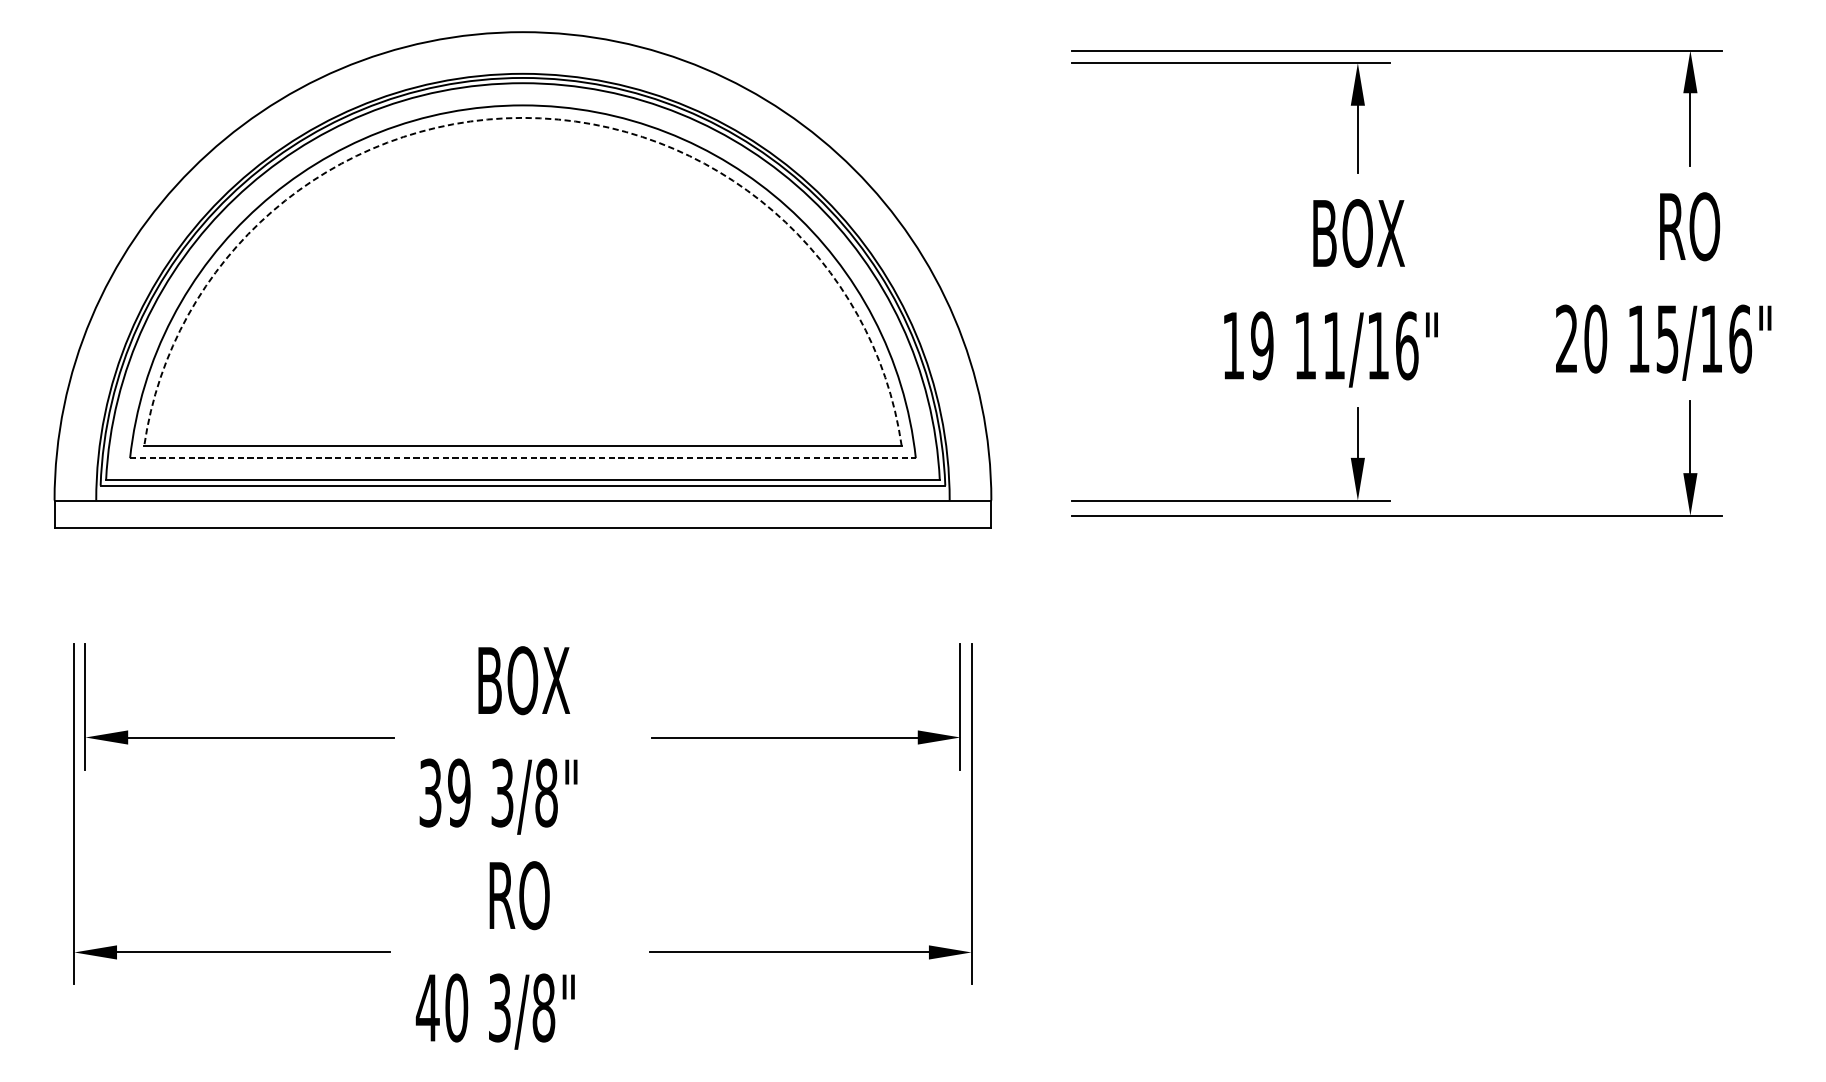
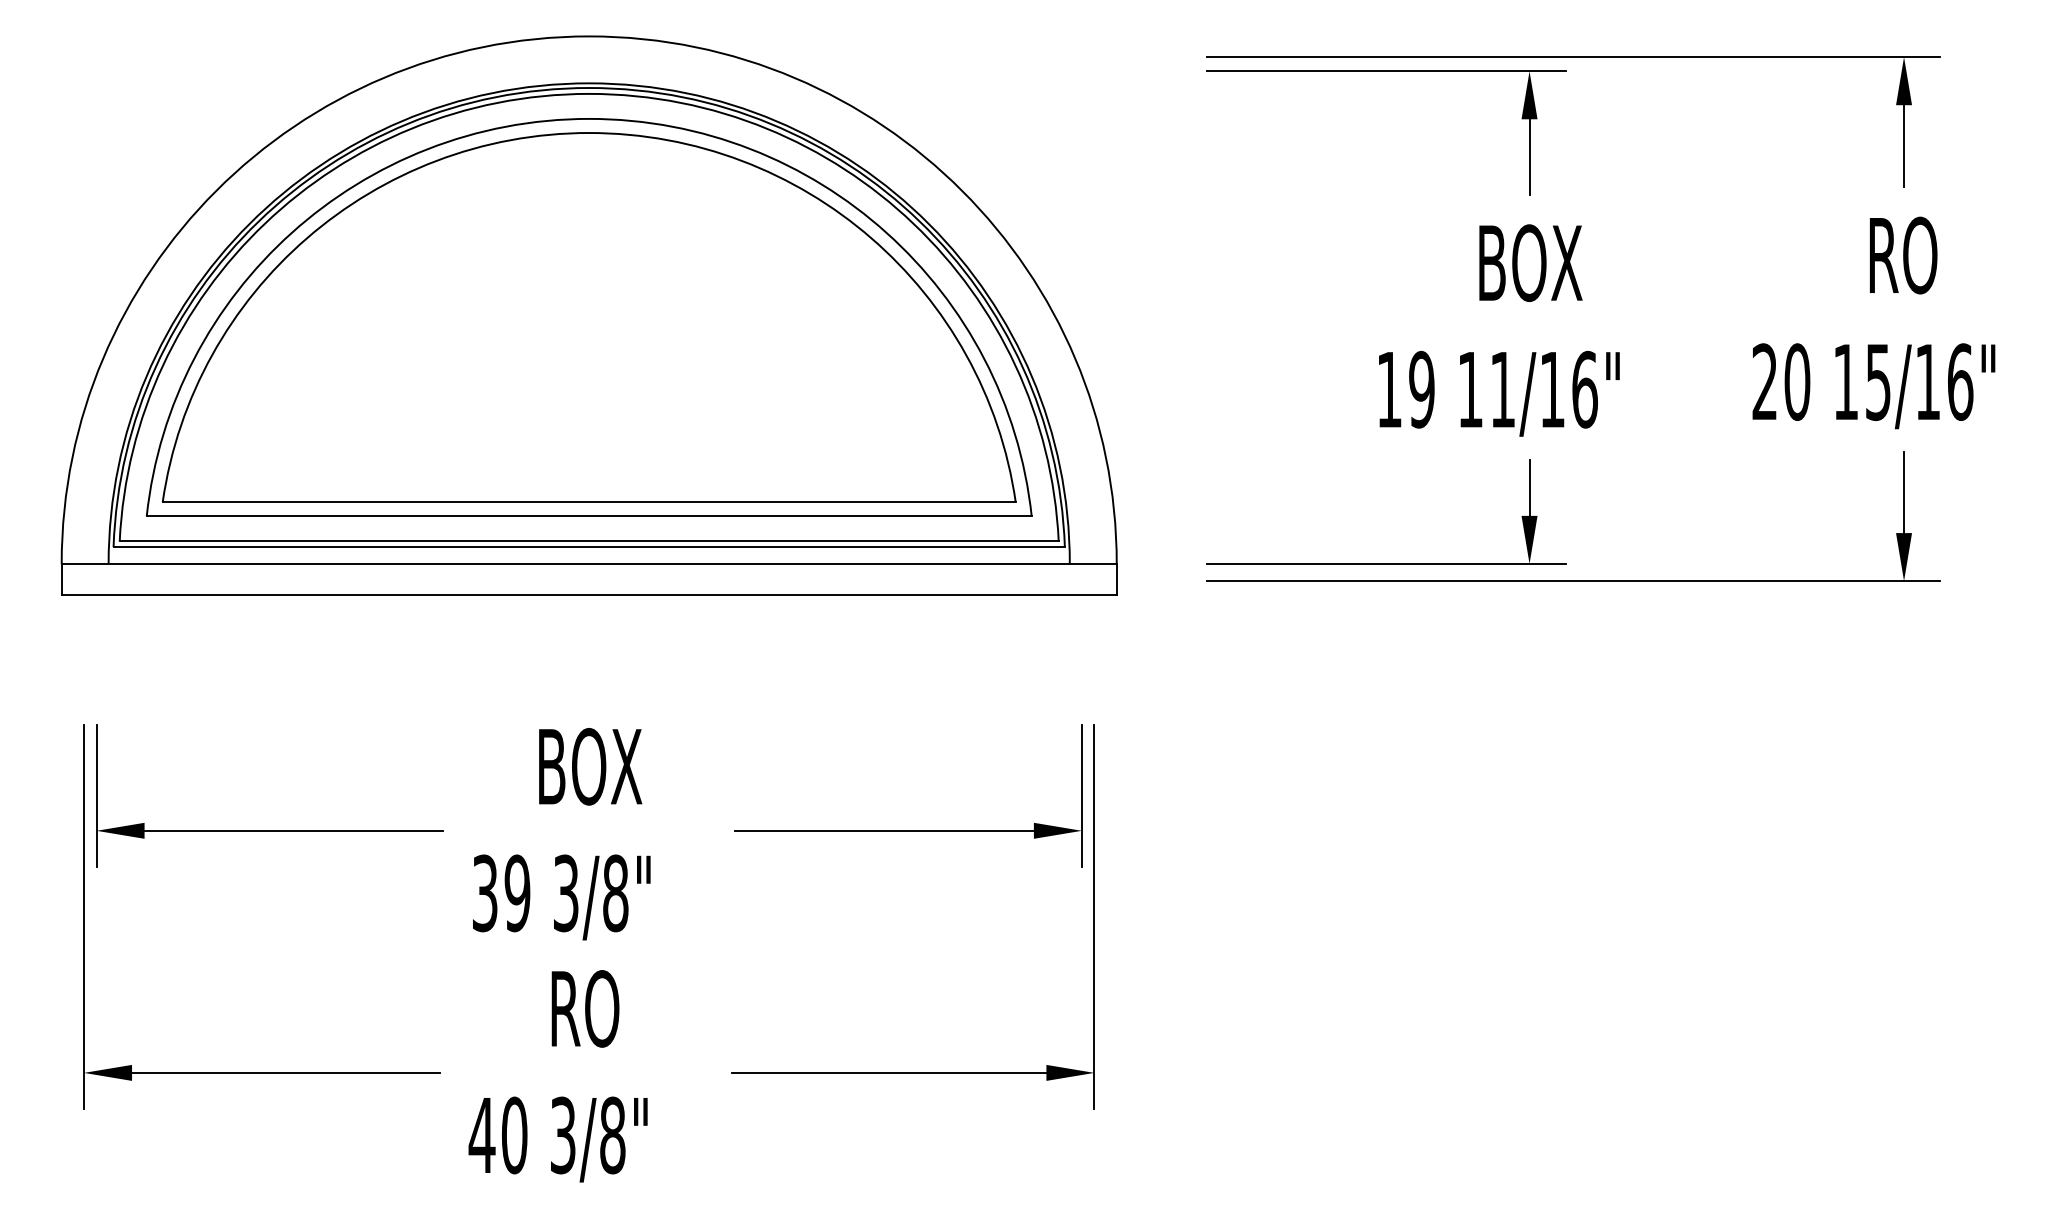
arc: (523, 118) -> (589, 133), dashed -> solid
line: (523, 458) -> (589, 516), dashed -> solid

